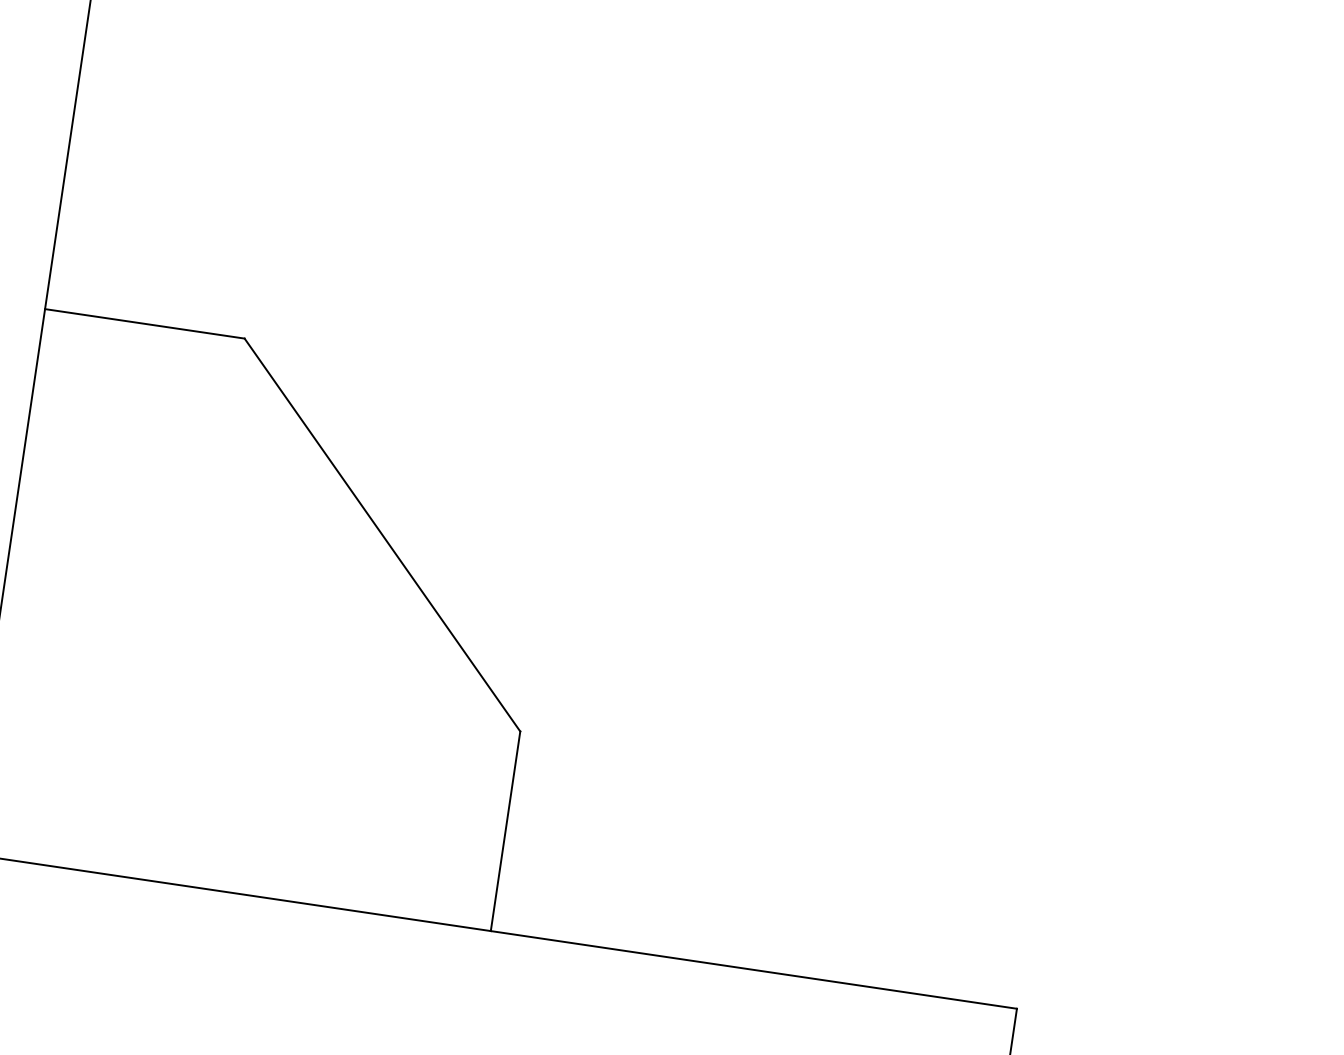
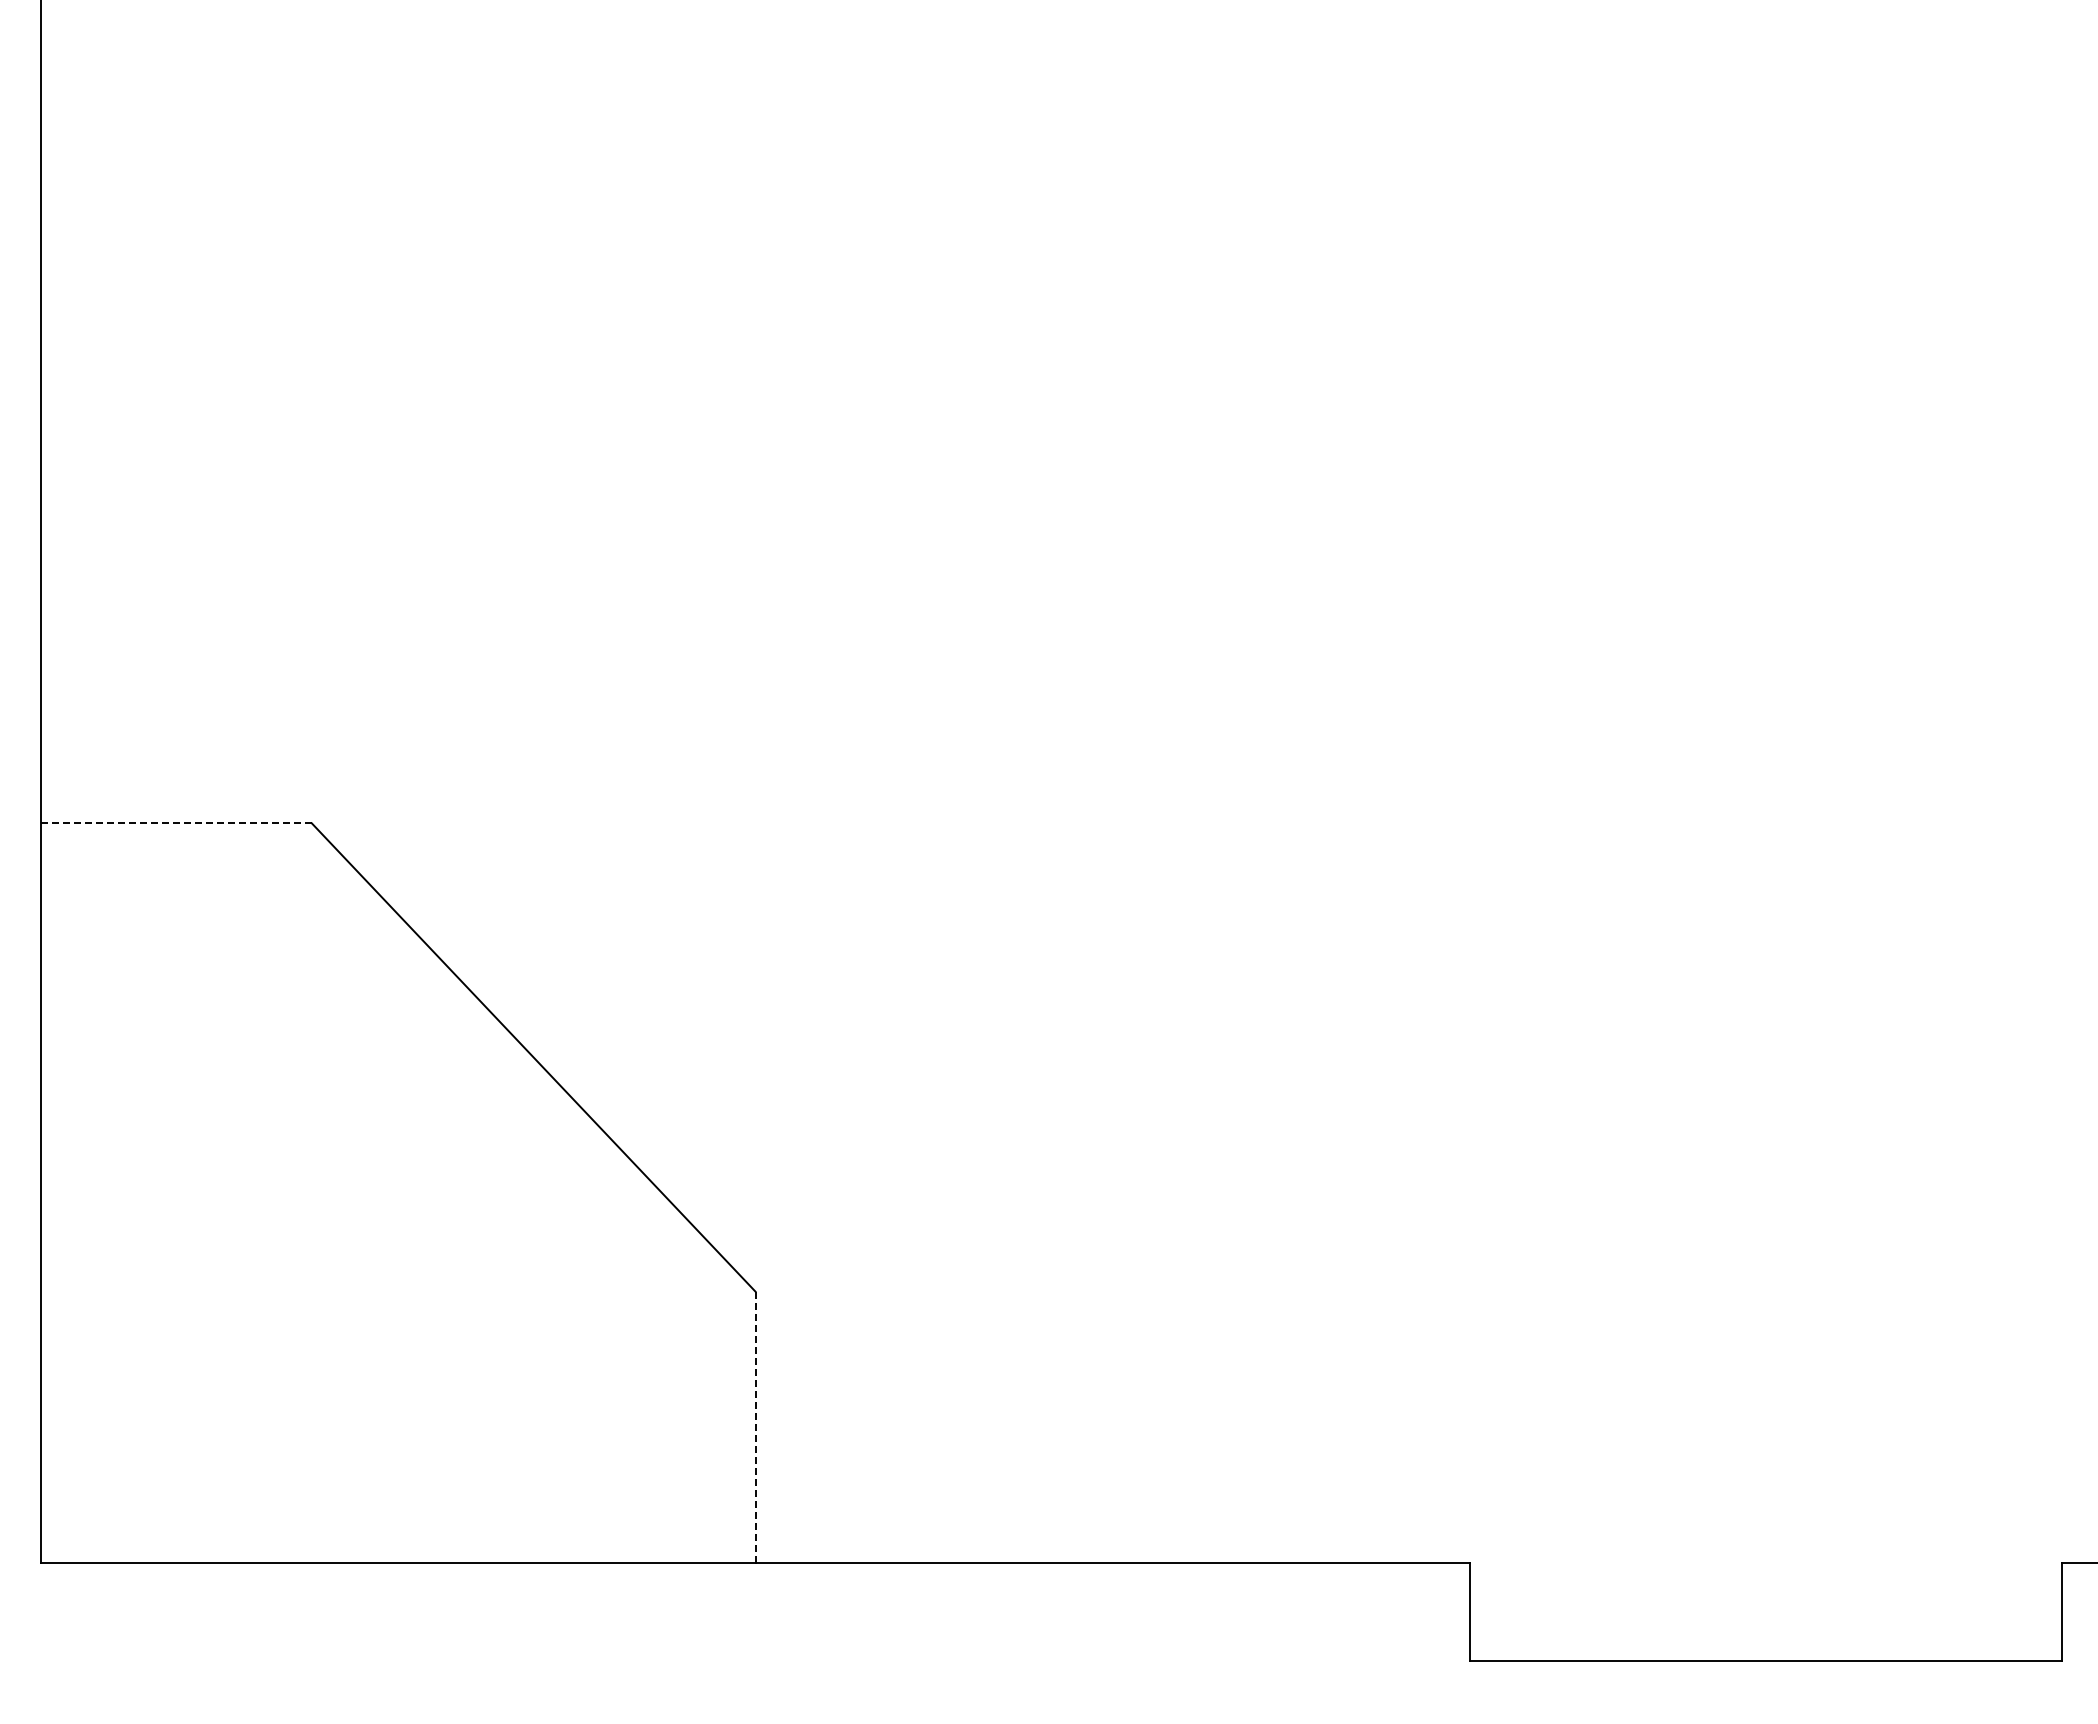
line: (145, 324) -> (176, 823), solid -> dashed
line: (505, 831) -> (755, 1427), solid -> dashed

